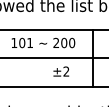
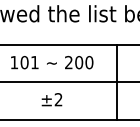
text: (61, 71) -> (52, 99), moved

